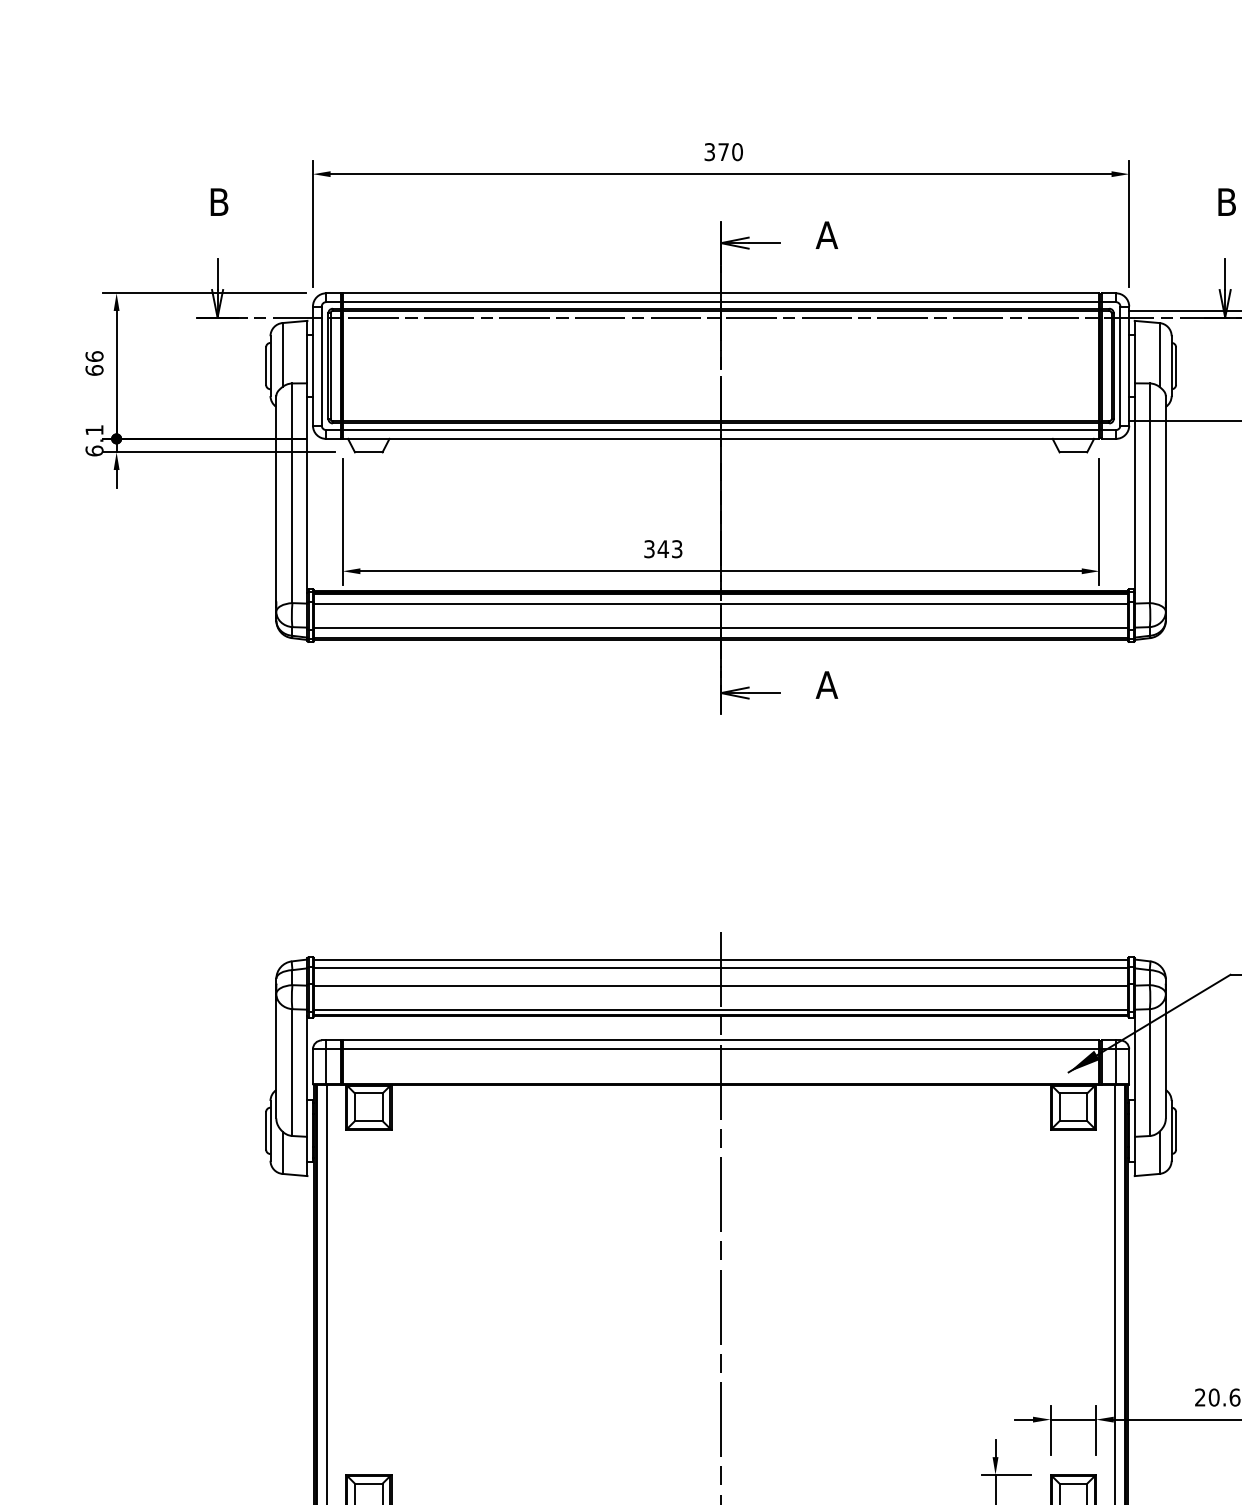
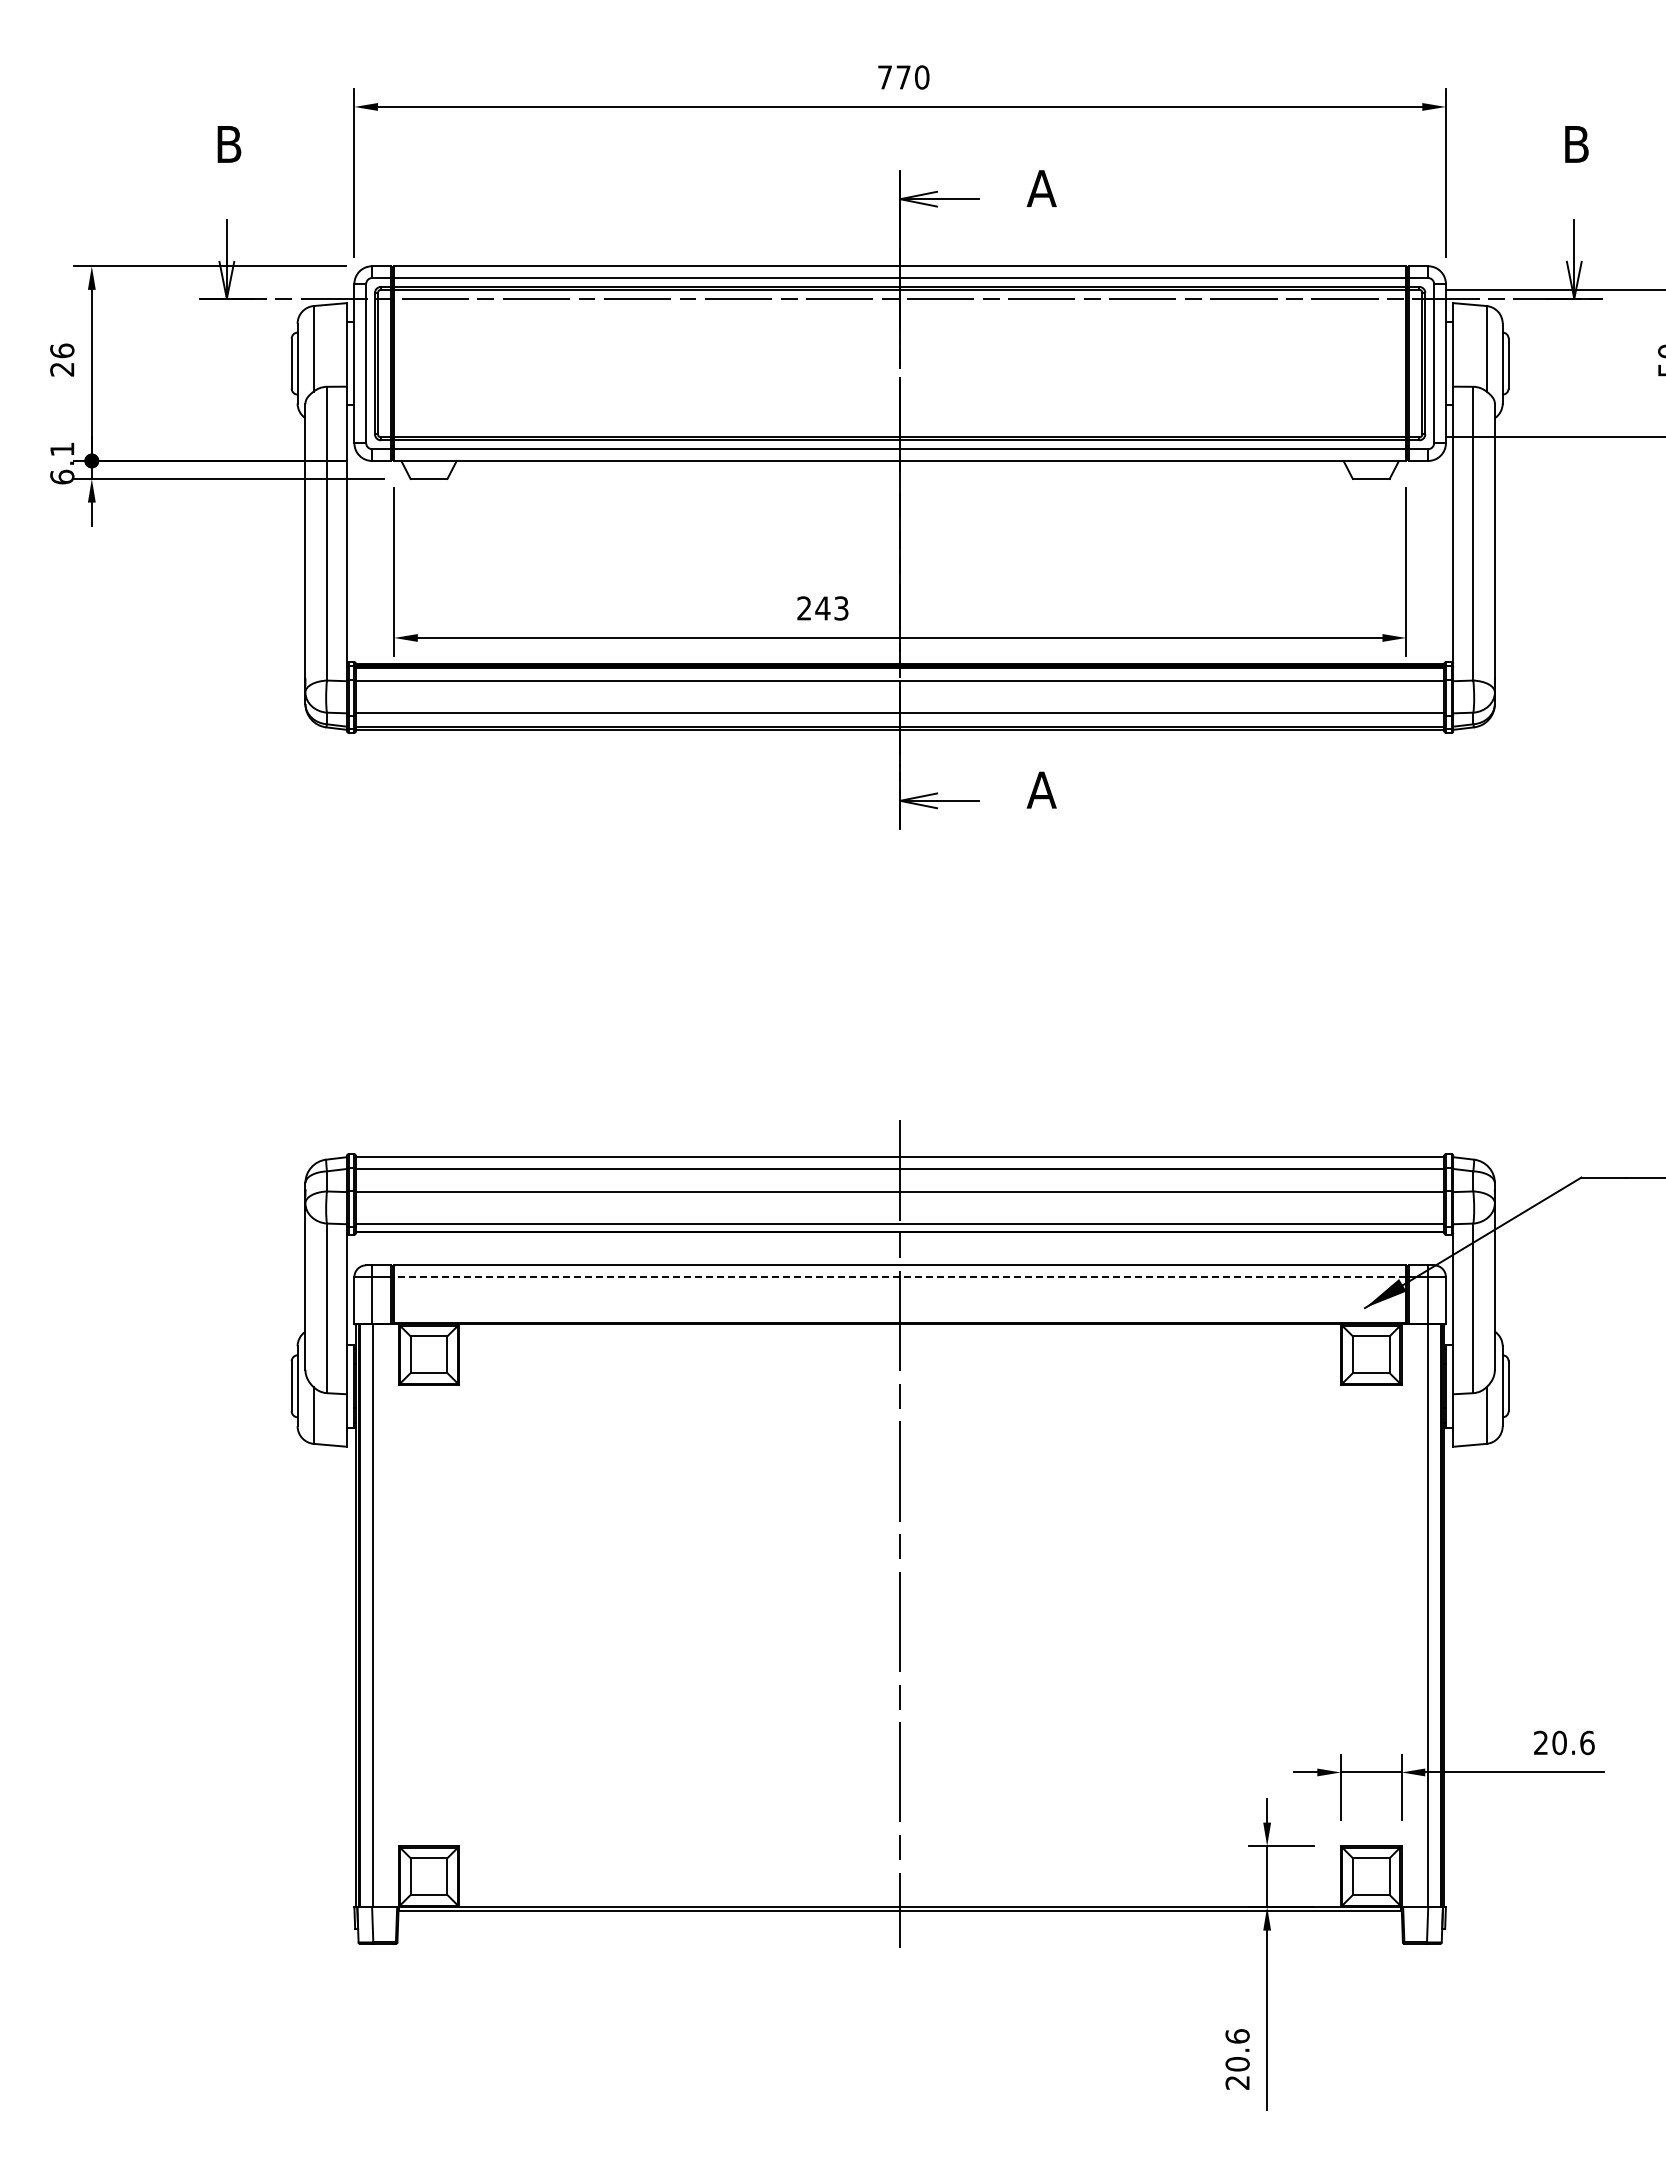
text: (710, 152) -> (885, 77), 370 -> 770
text: (94, 370) -> (62, 369), 66 -> 26
text: (649, 549) -> (804, 608), 343 -> 243
line: (721, 1049) -> (900, 1277), solid -> dashed

